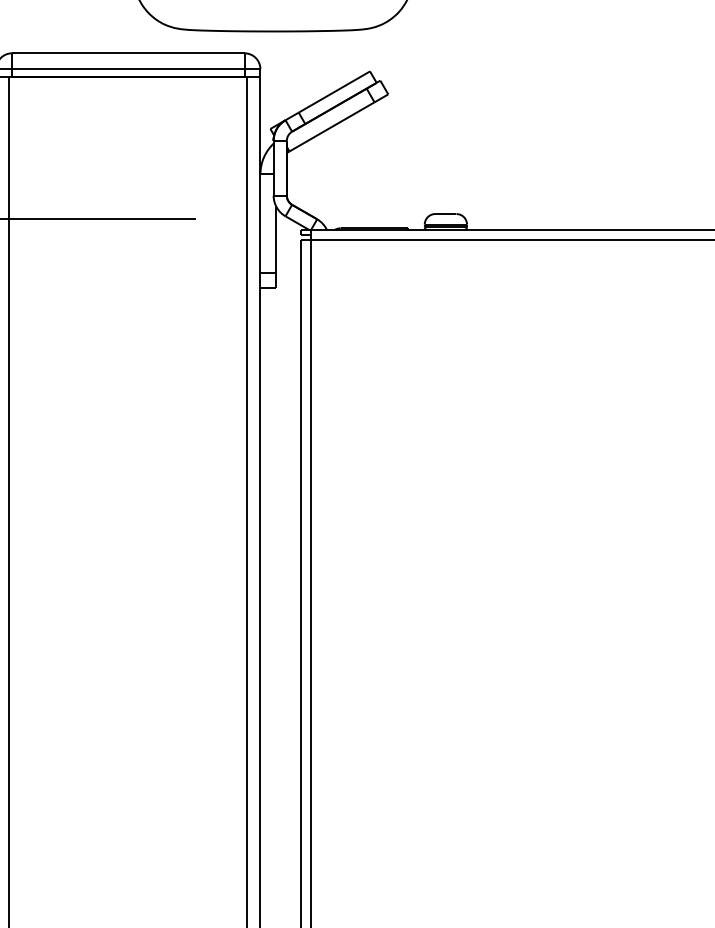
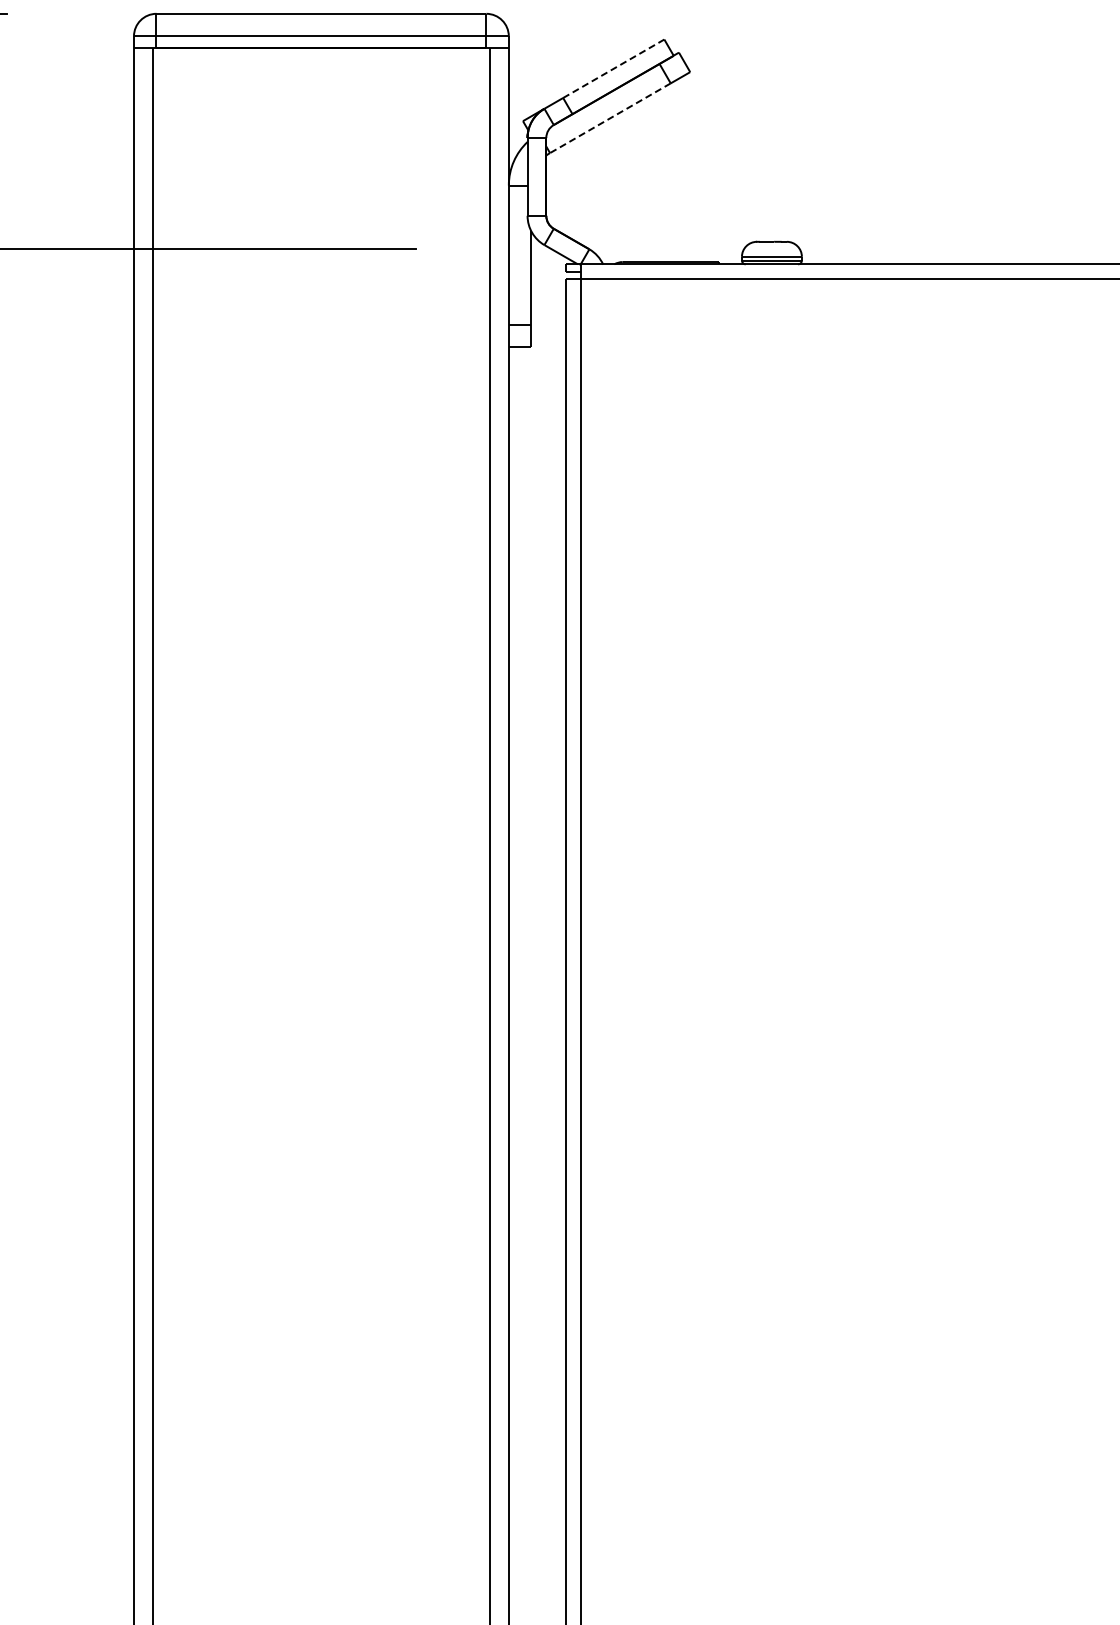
line: (334, 91) -> (614, 68), solid -> dashed
line: (332, 127) -> (610, 118), solid -> dashed

